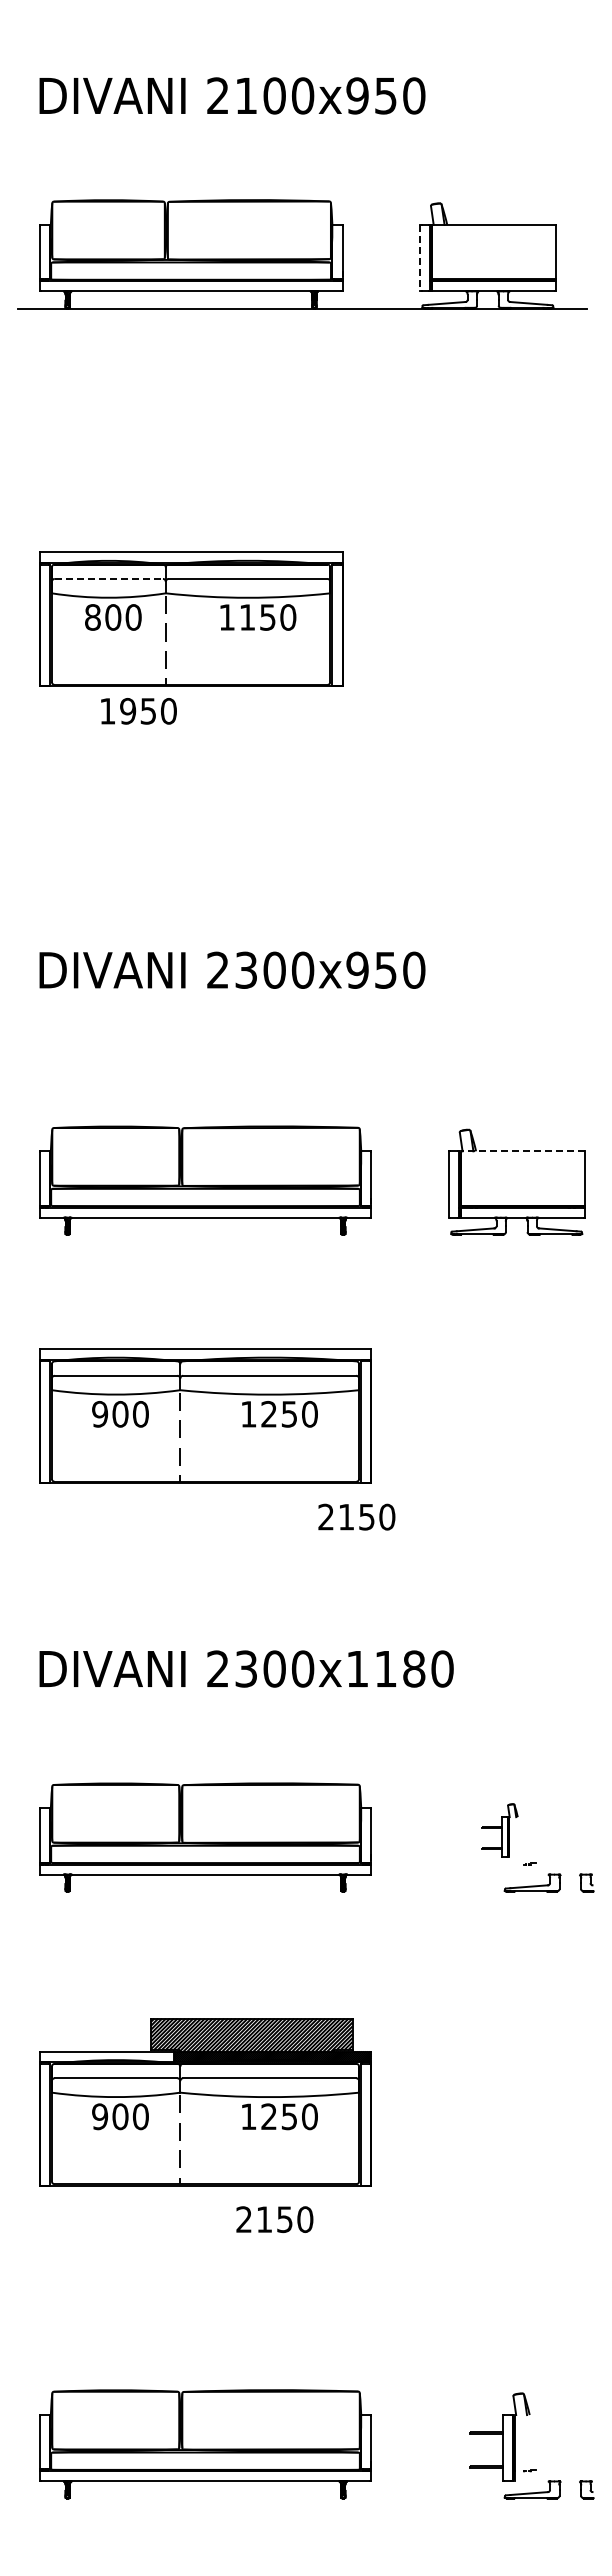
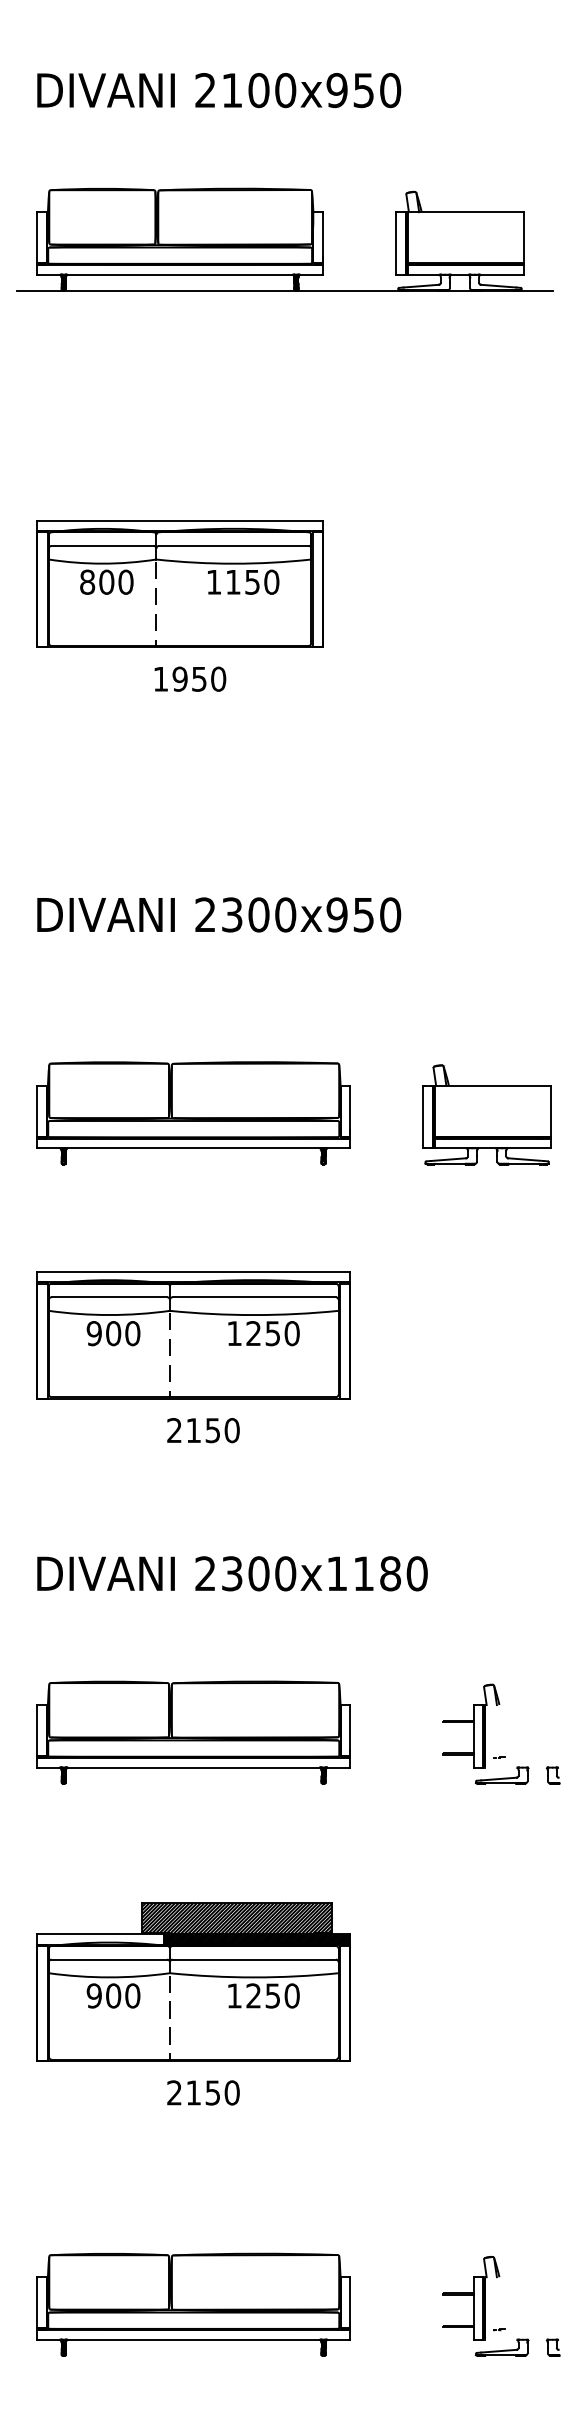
line: (420, 257) -> (396, 242), dashed -> solid
line: (109, 578) -> (103, 545), dashed -> solid
text: (138, 711) -> (189, 679), moved
line: (522, 1151) -> (492, 1085), dashed -> solid
text: (356, 1516) -> (203, 1429), moved
part: (499, 1830) -> (470, 1726), size x1.67
text: (274, 2219) -> (203, 2092), moved

